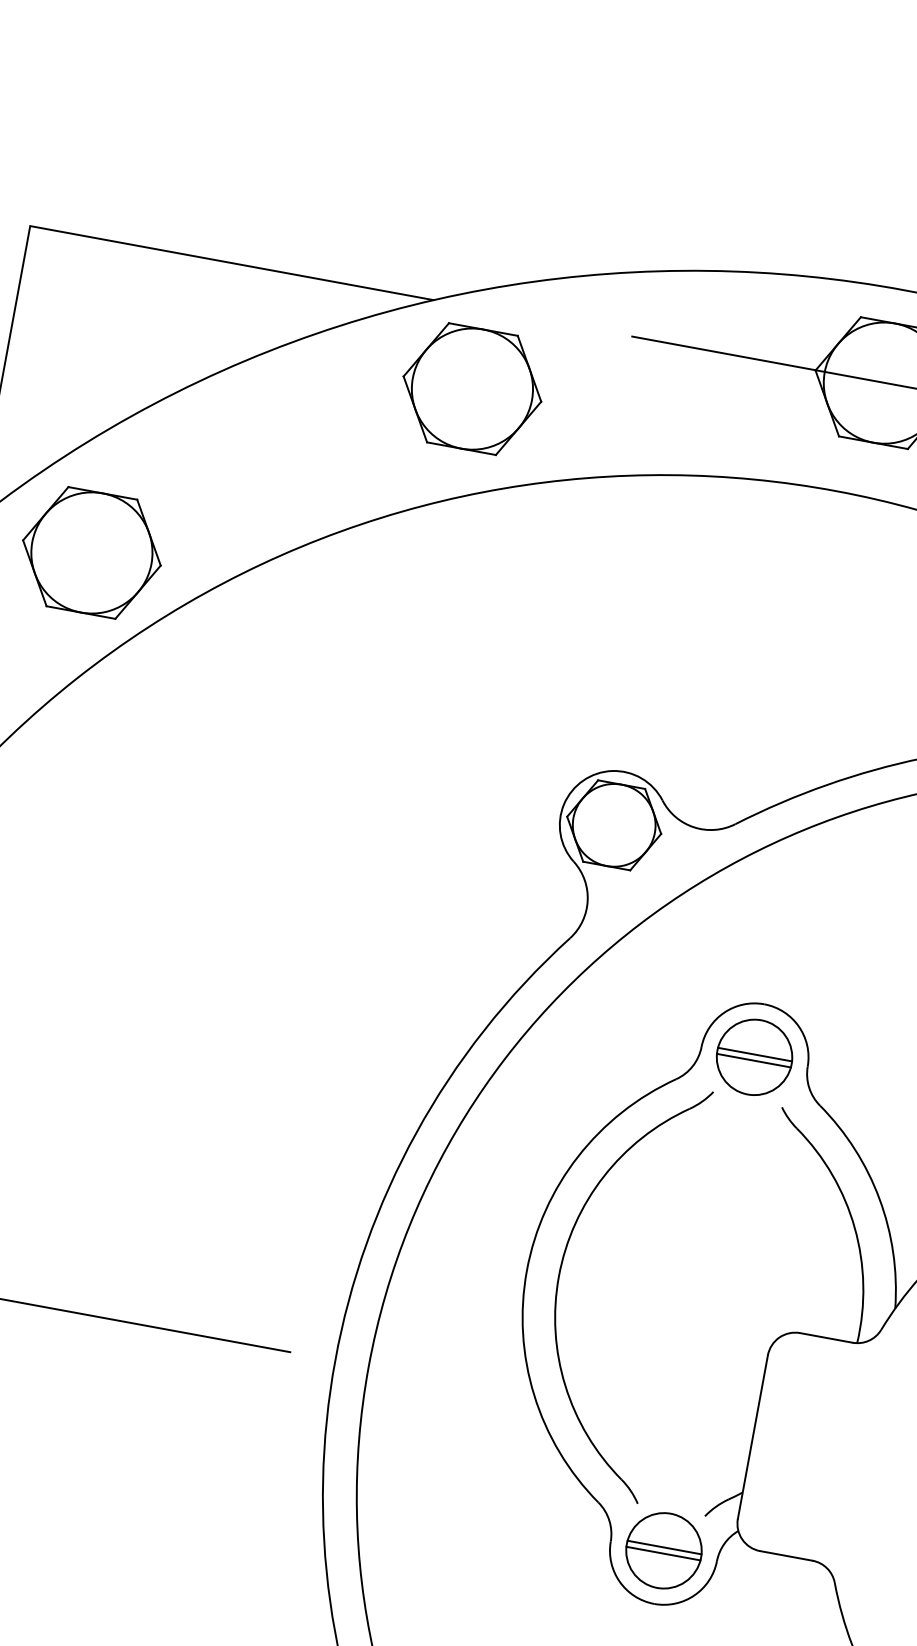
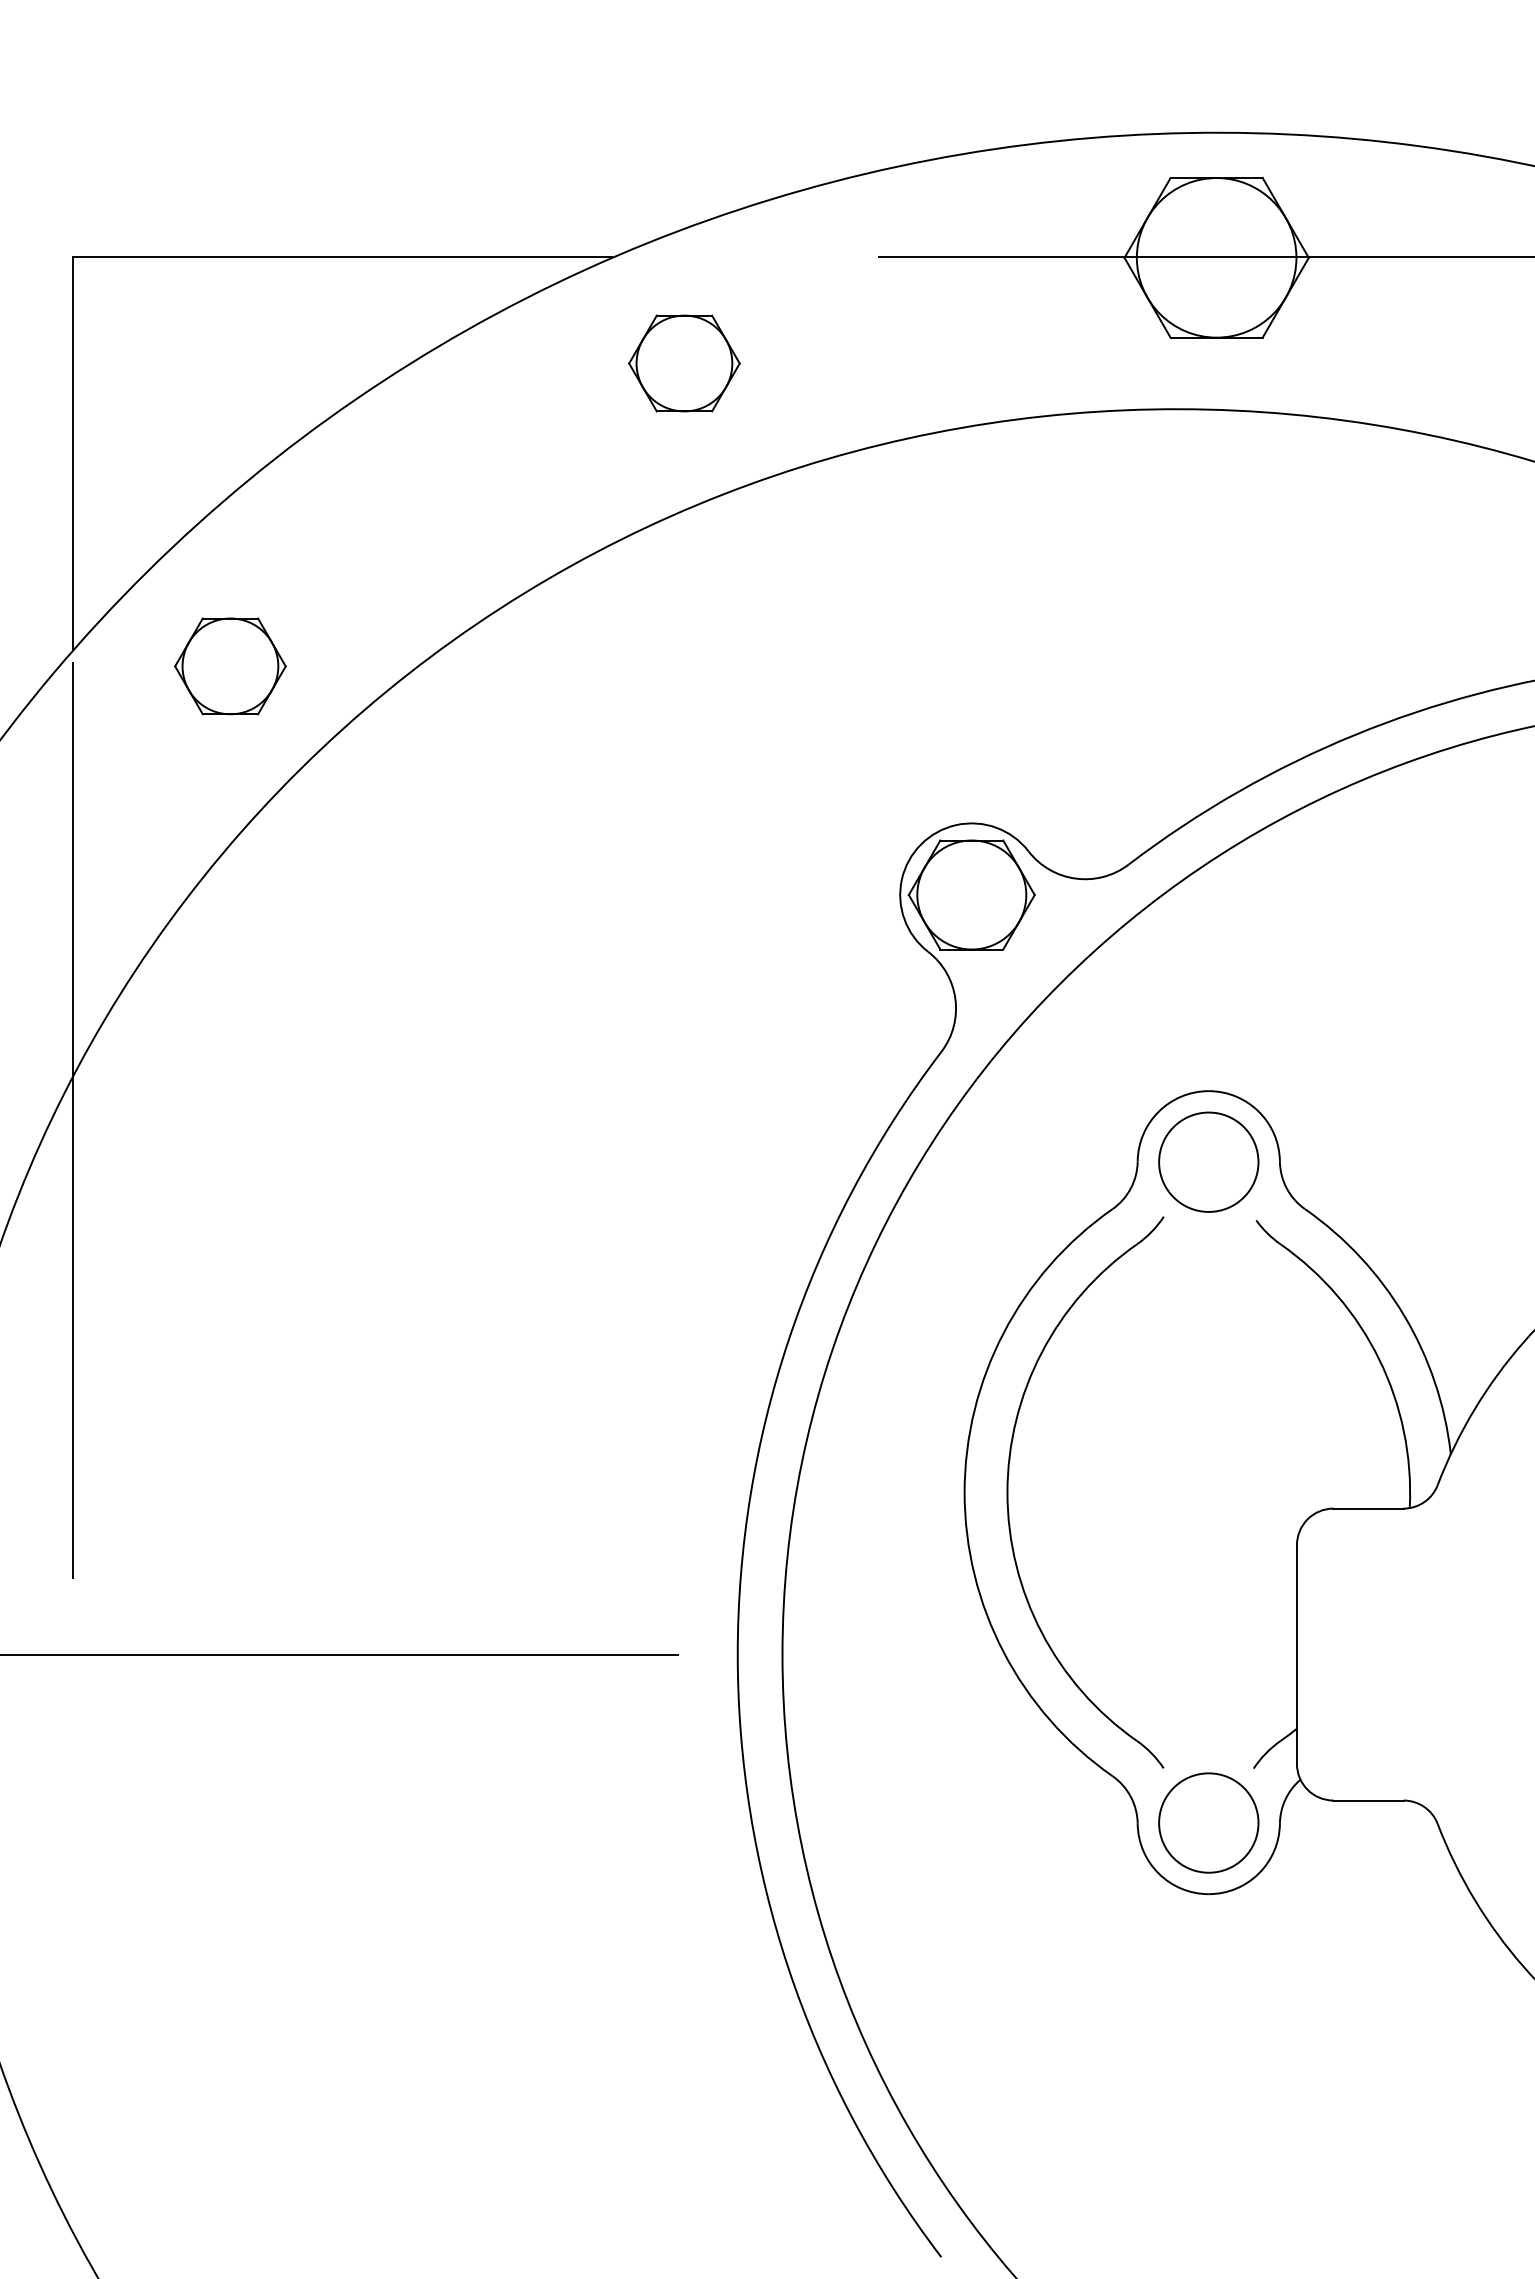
part: (472, 389) -> (684, 363), size x0.6
part: (91, 553) -> (230, 666), size x0.6
line: (754, 1054) -> (1208, 1158), removed
line: (753, 1060) -> (1208, 1166), removed
line: (664, 1547) -> (1208, 1818), removed
line: (663, 1553) -> (1208, 1826), removed

